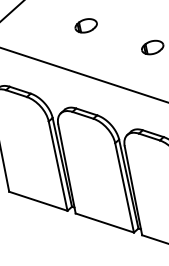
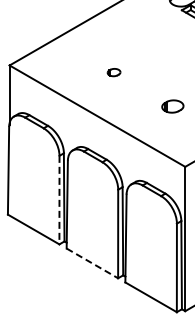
part: (85, 25) -> (113, 72), size x0.6
line: (58, 166) -> (59, 200), solid -> dashed
line: (104, 223) -> (92, 263), solid -> dashed

